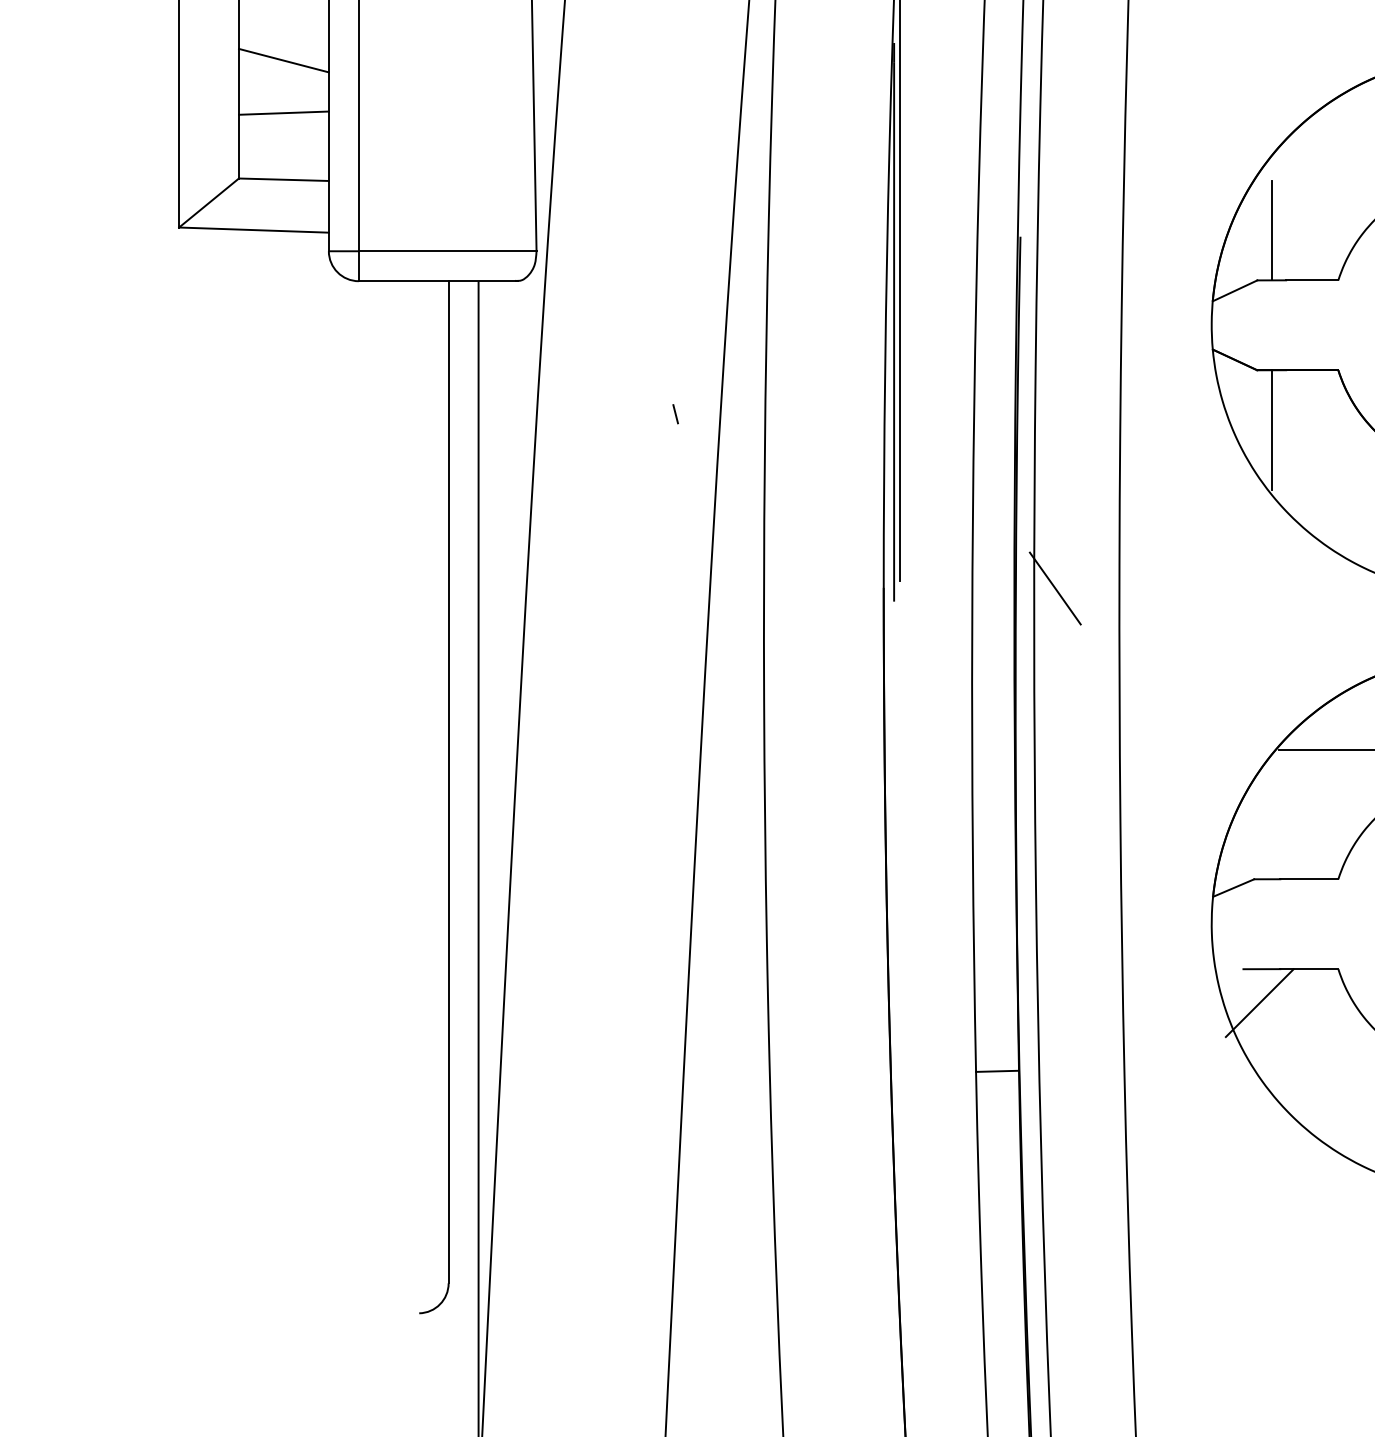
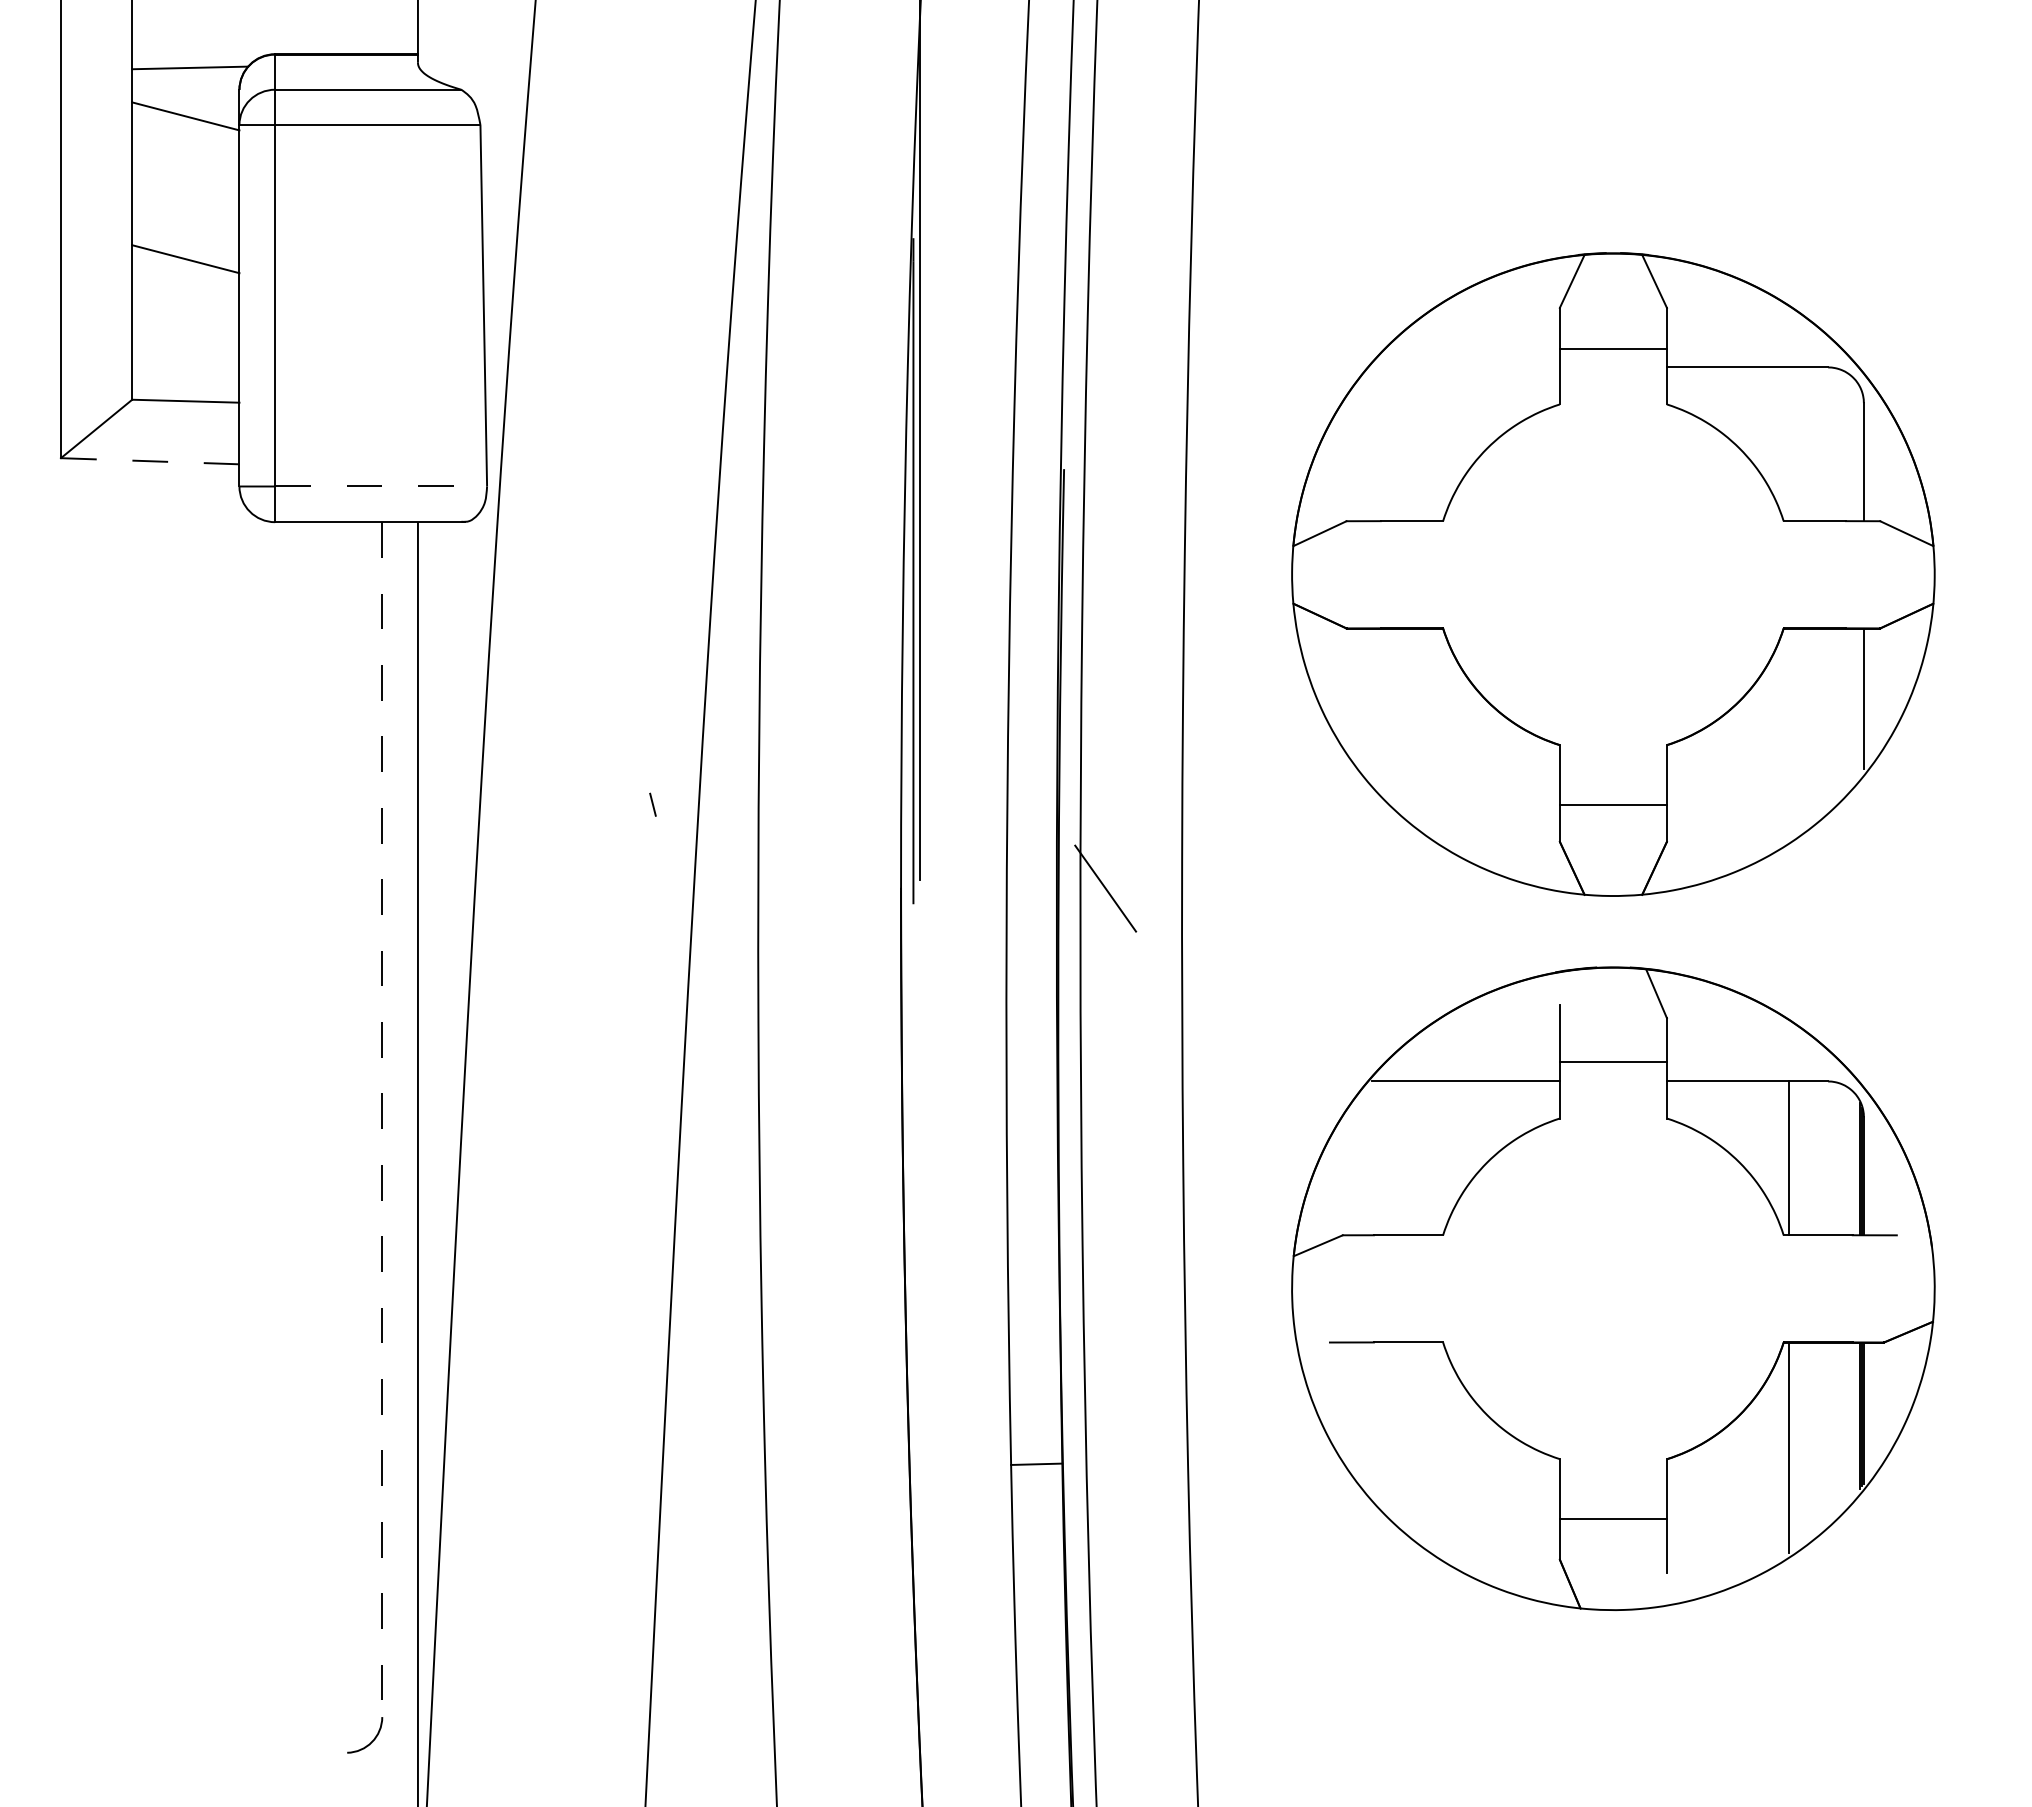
line: (283, 112) -> (185, 321), removed
line: (253, 230) -> (149, 461), solid -> dashed
line: (1272, 231) -> (1364, 462), removed
line: (447, 251) -> (381, 486), solid -> dashed
line: (675, 413) -> (652, 804), moved
line: (1272, 429) -> (1364, 699), removed
line: (448, 783) -> (382, 1120), solid -> dashed
line: (1259, 1002) -> (1348, 1382), removed

